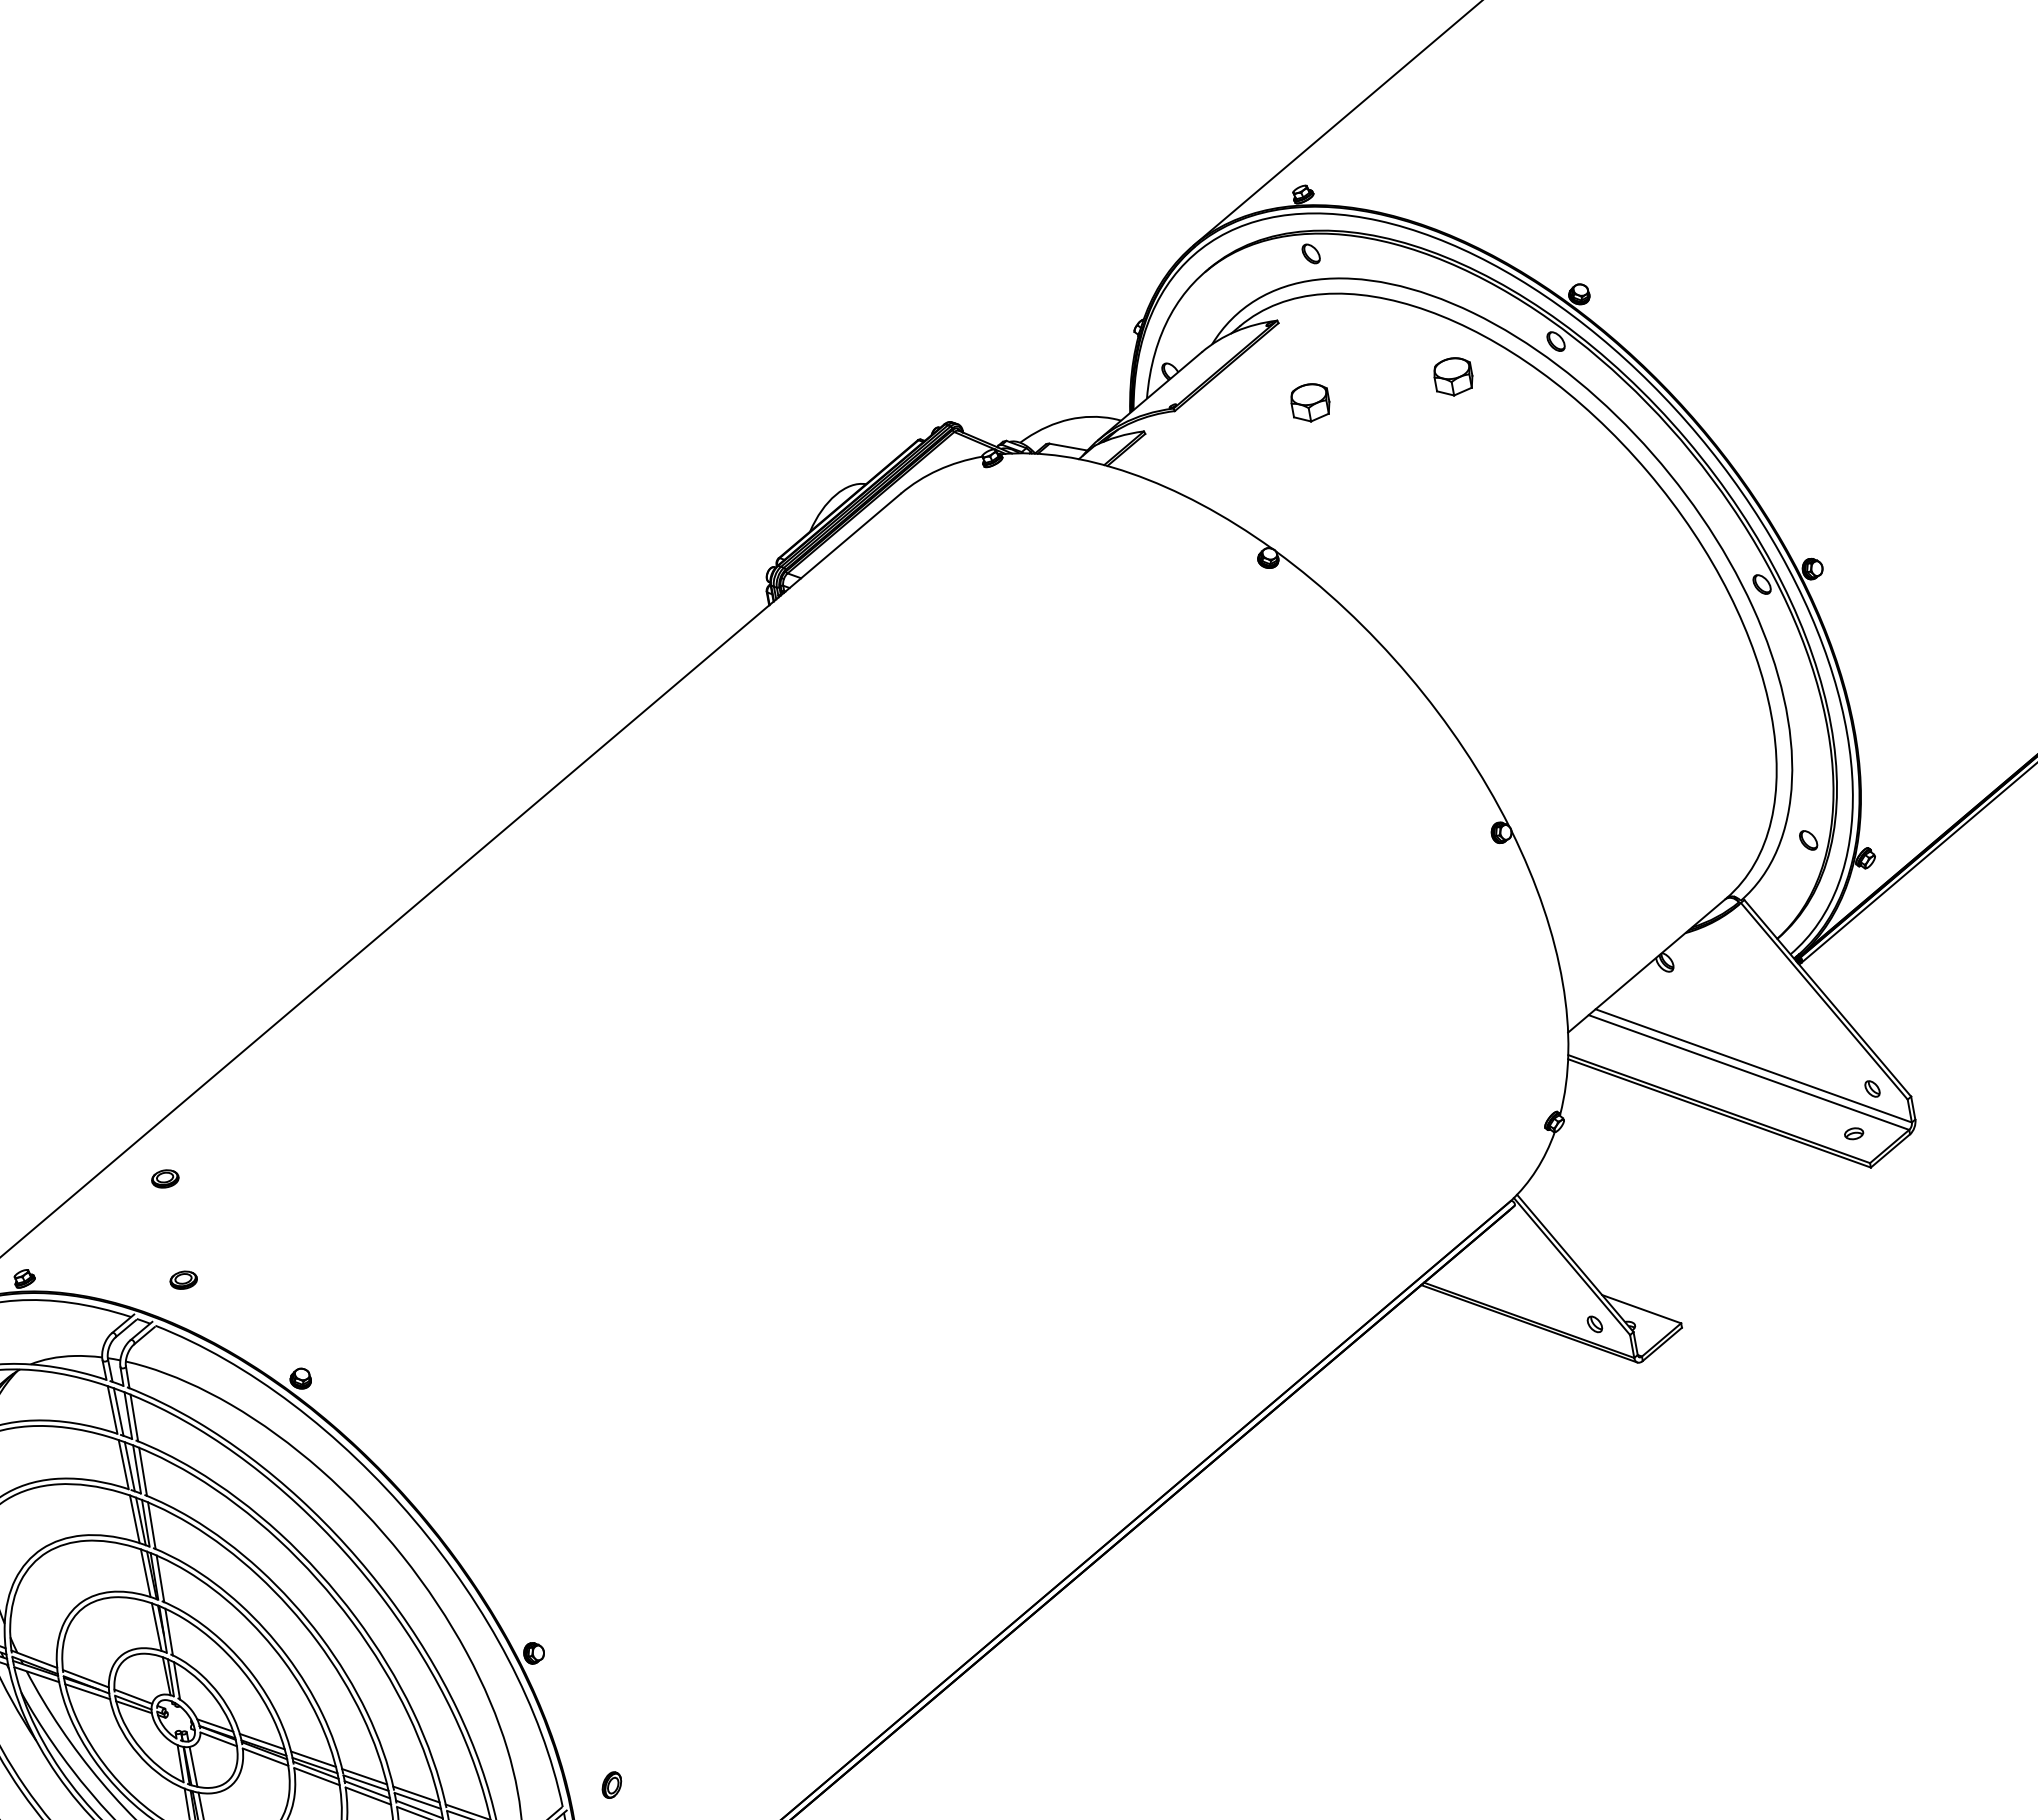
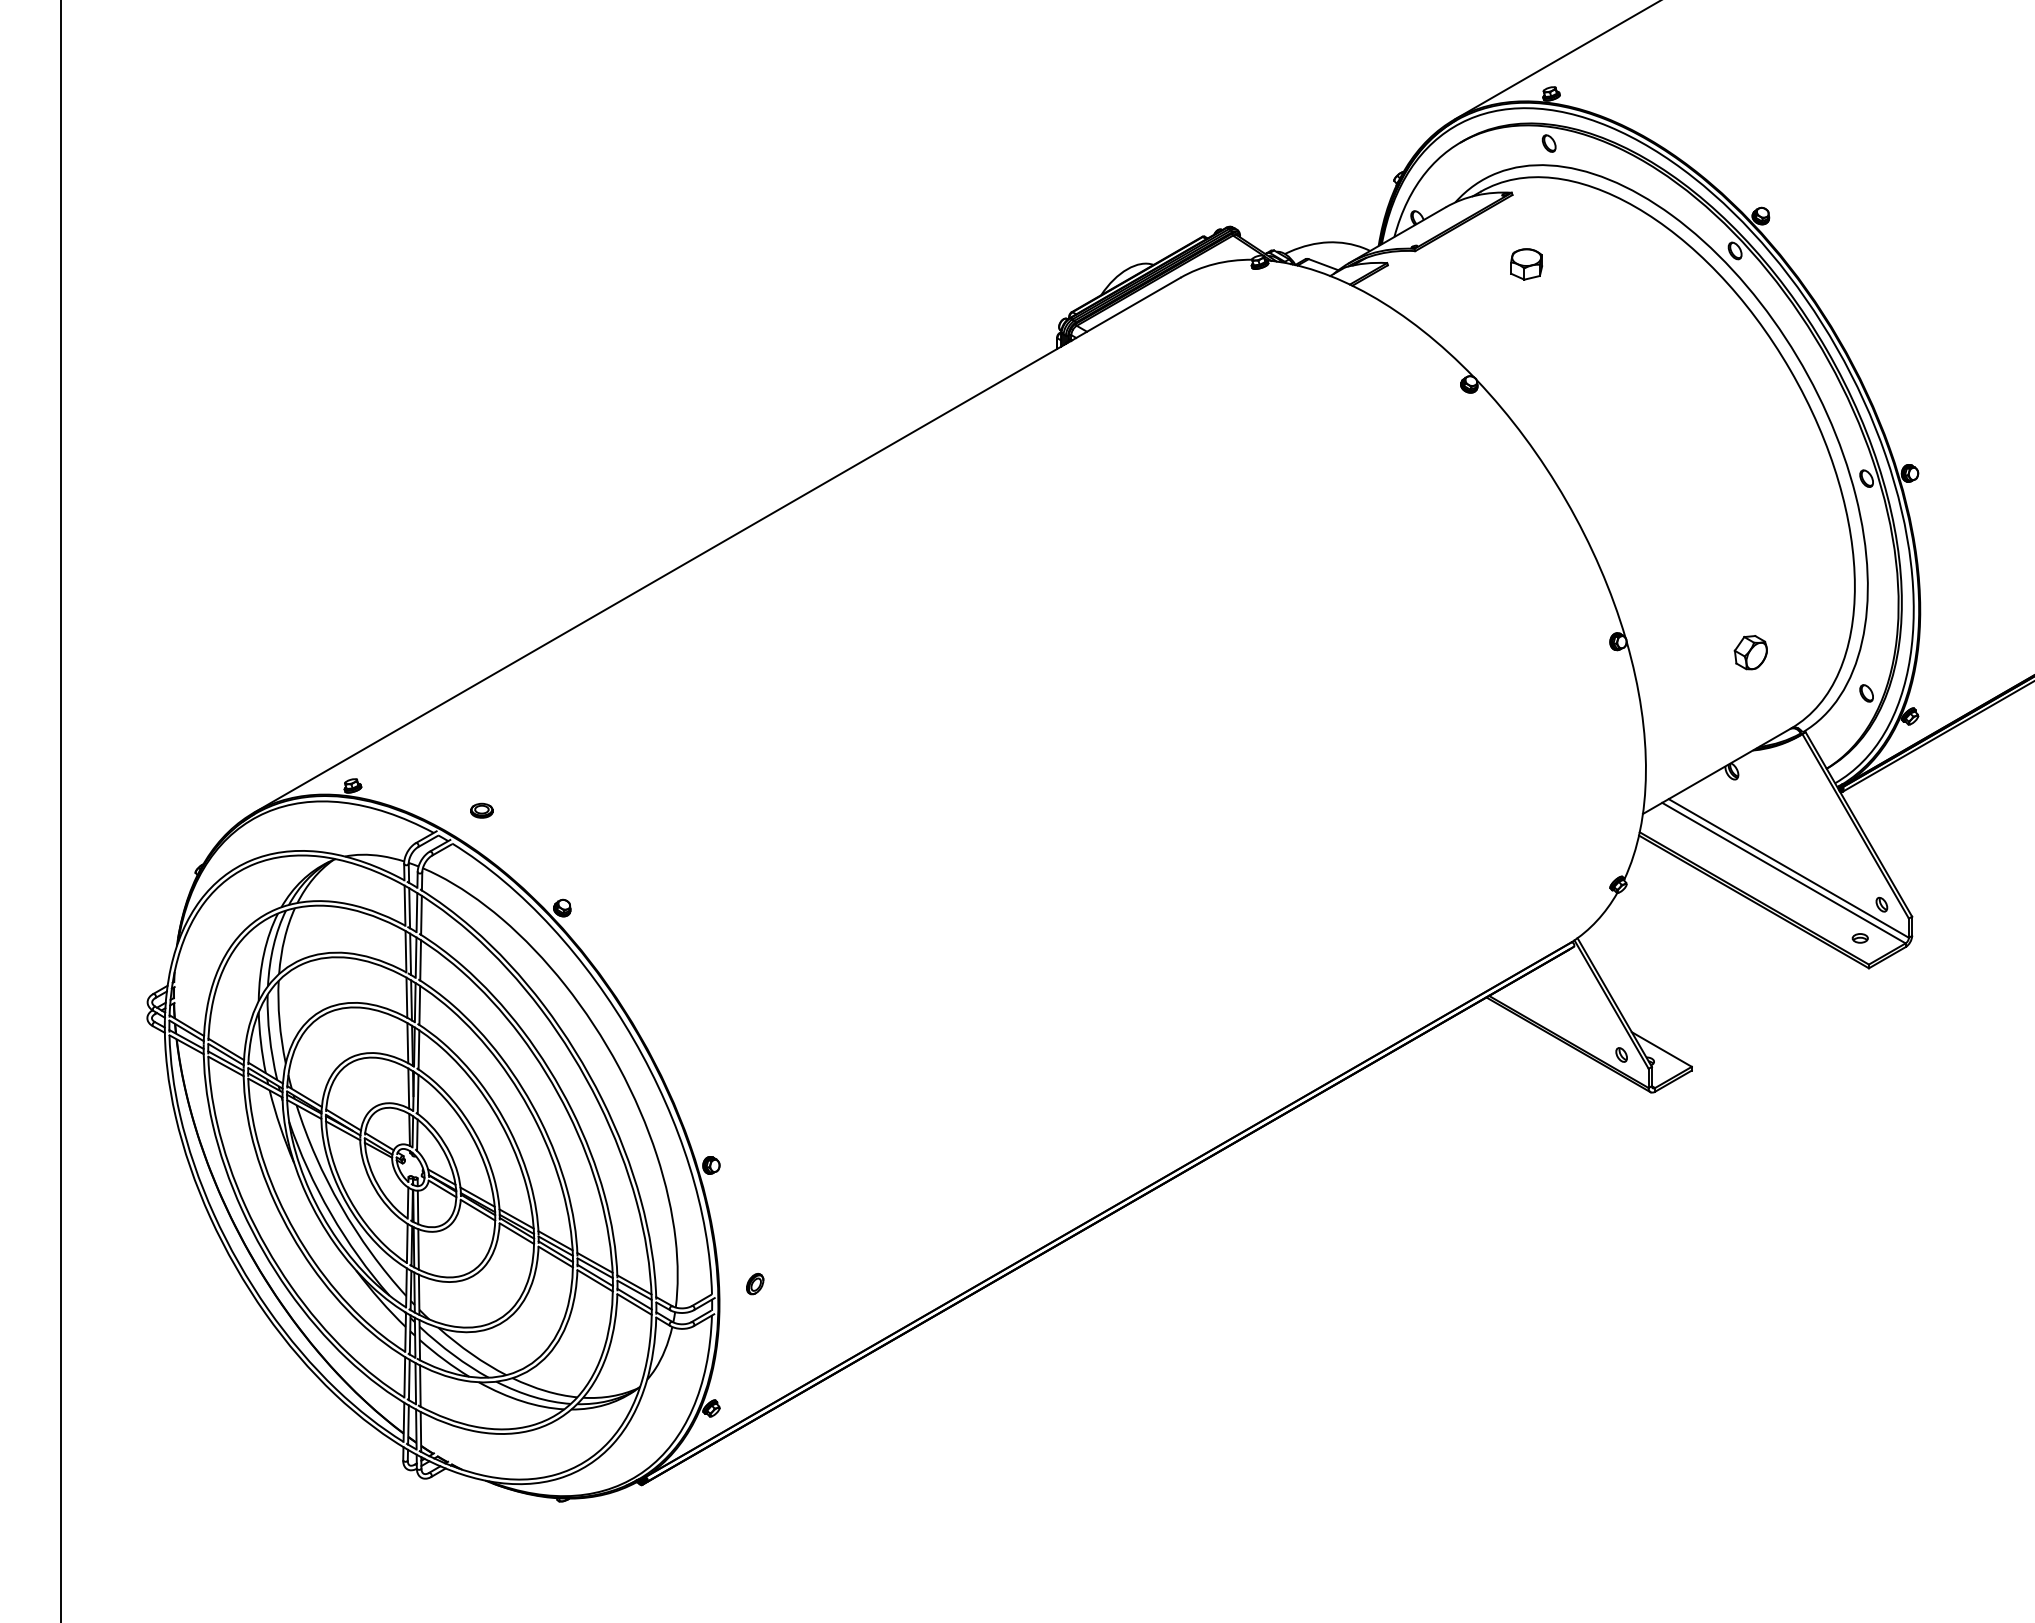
part: (1453, 376) -> (1646, 264), removed
part: (1661, 816) -> (1750, 652), added
part: (164, 1178) -> (481, 725), removed

